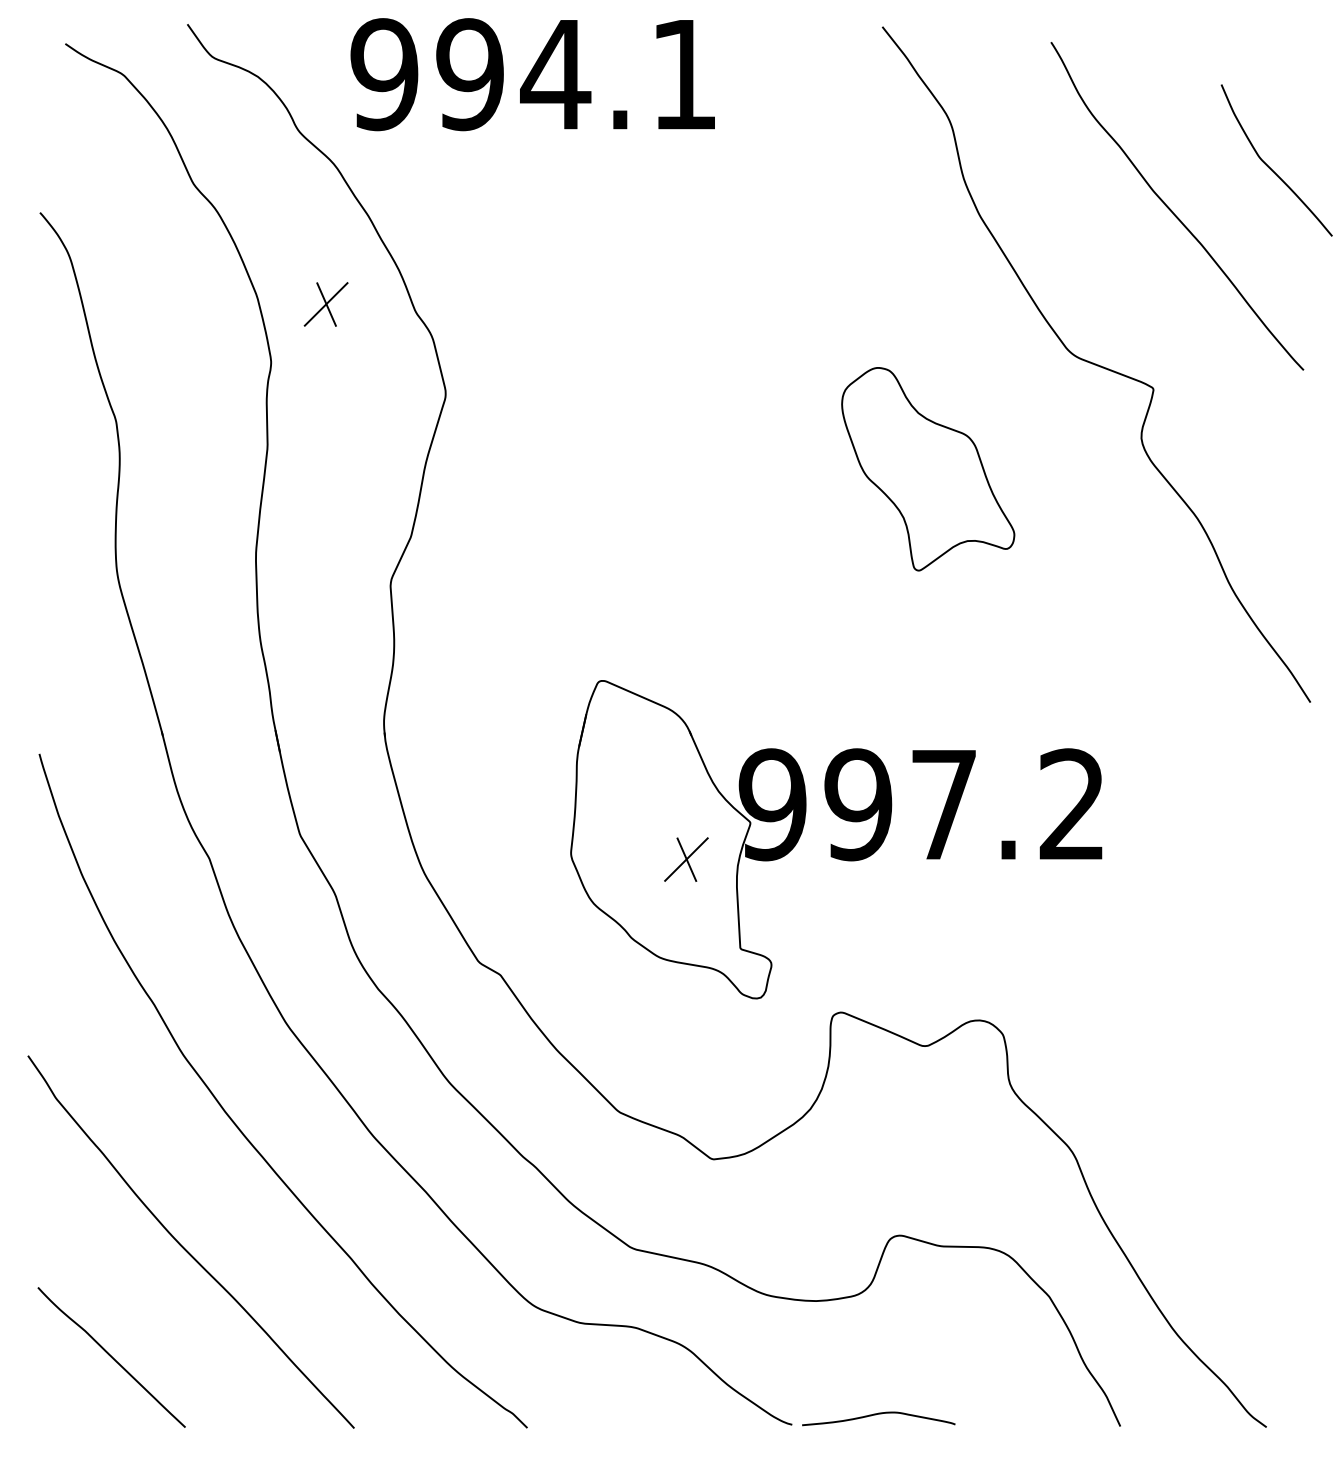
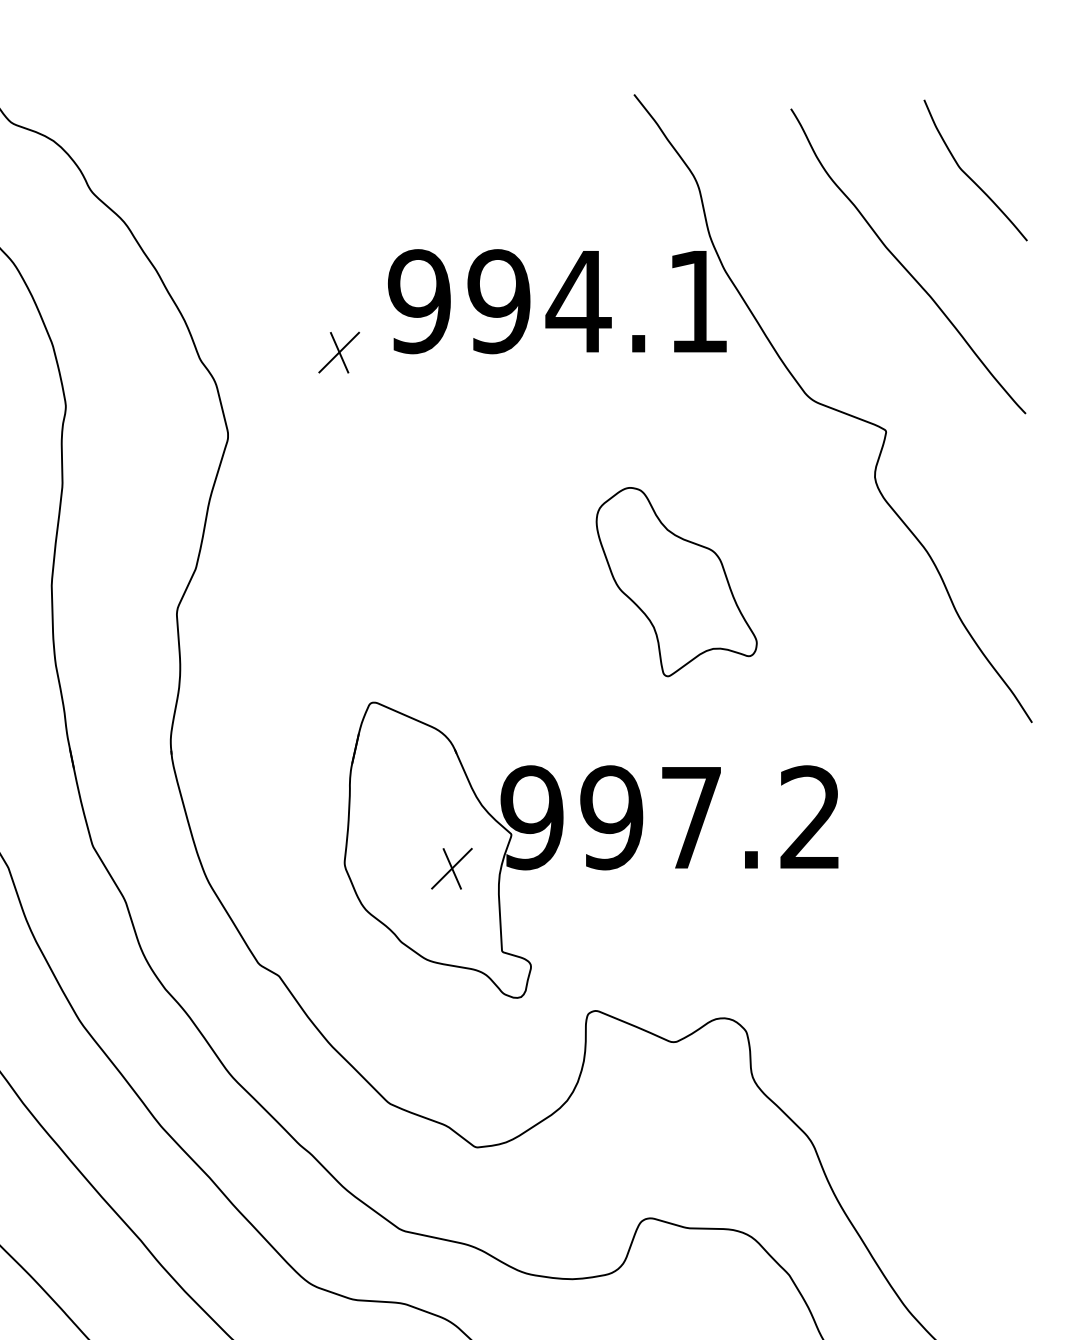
text: (532, 74) -> (557, 301), moved
curve: (1269, 166) -> (968, 176), moved
part: (325, 304) -> (338, 352), moved
part: (928, 469) -> (676, 582), moved

